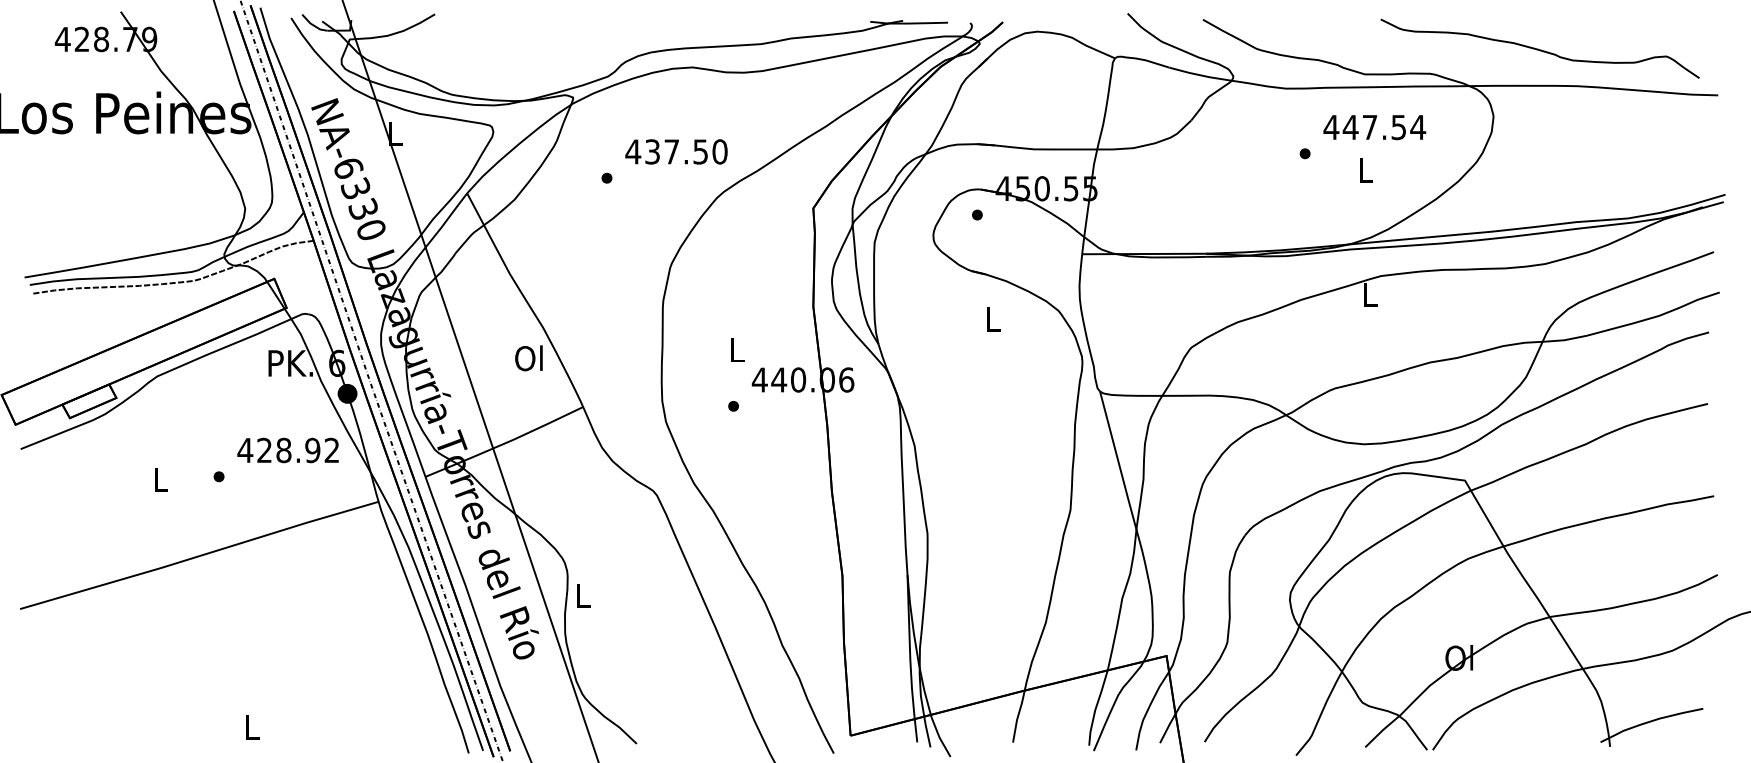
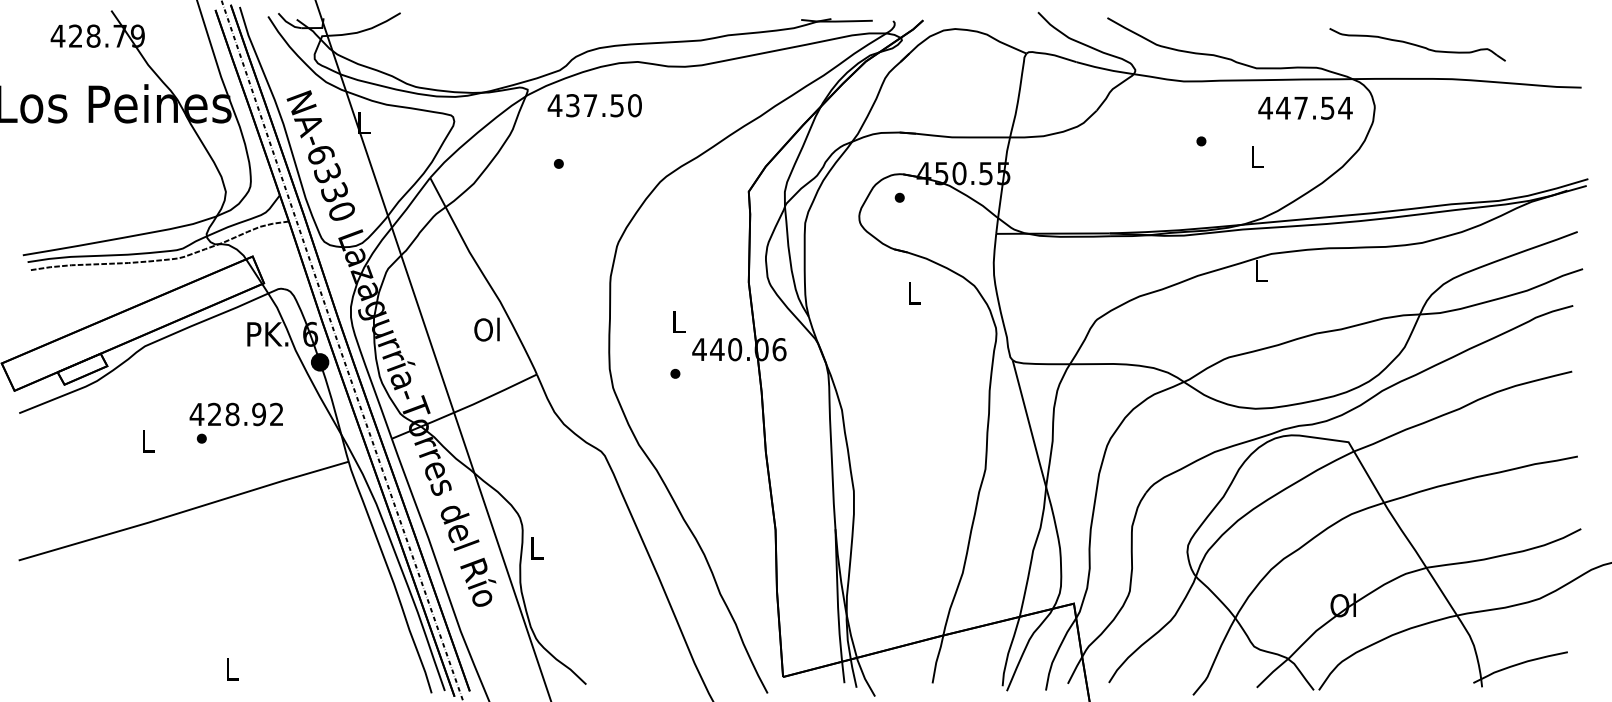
part: (1539, 48) -> (1417, 44), size x0.6
text: (1374, 127) -> (1305, 108), moved
text: (676, 151) -> (594, 105), moved
text: (287, 450) -> (235, 414), moved

